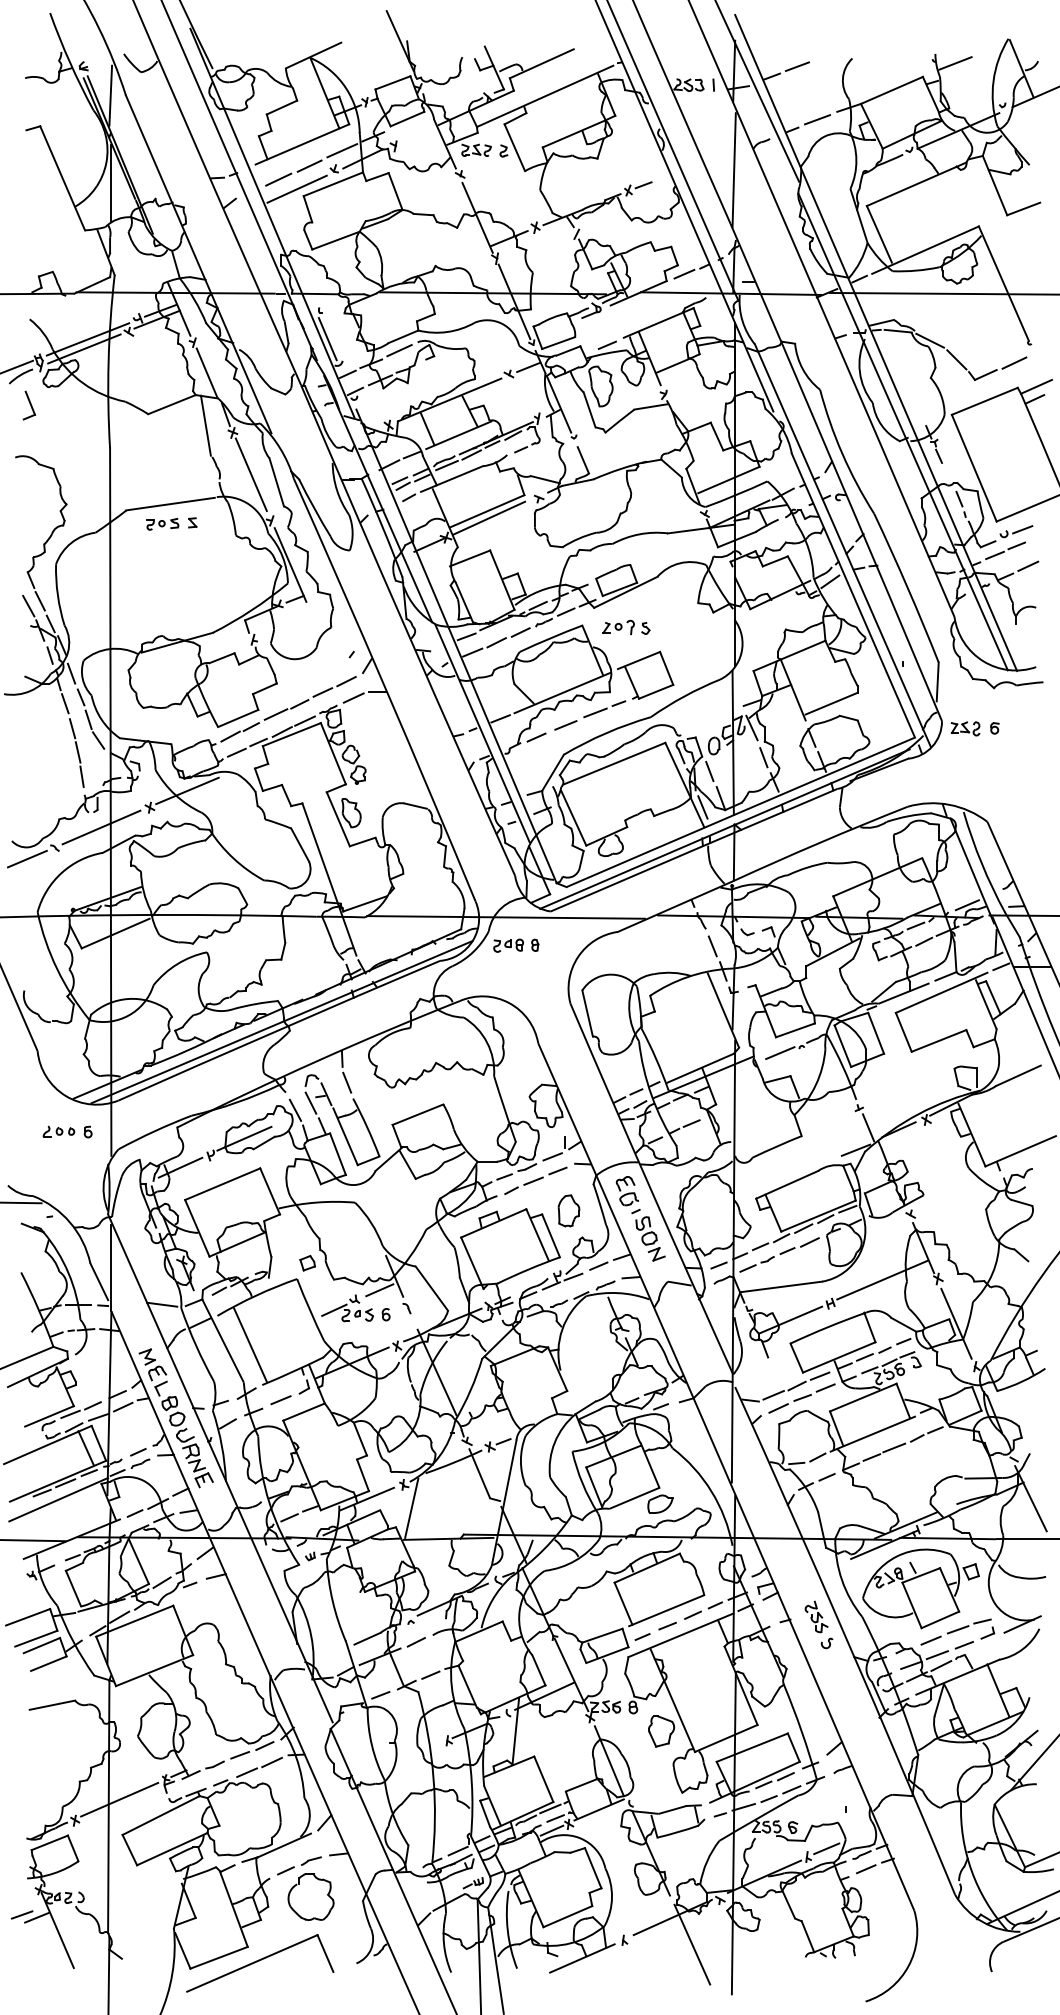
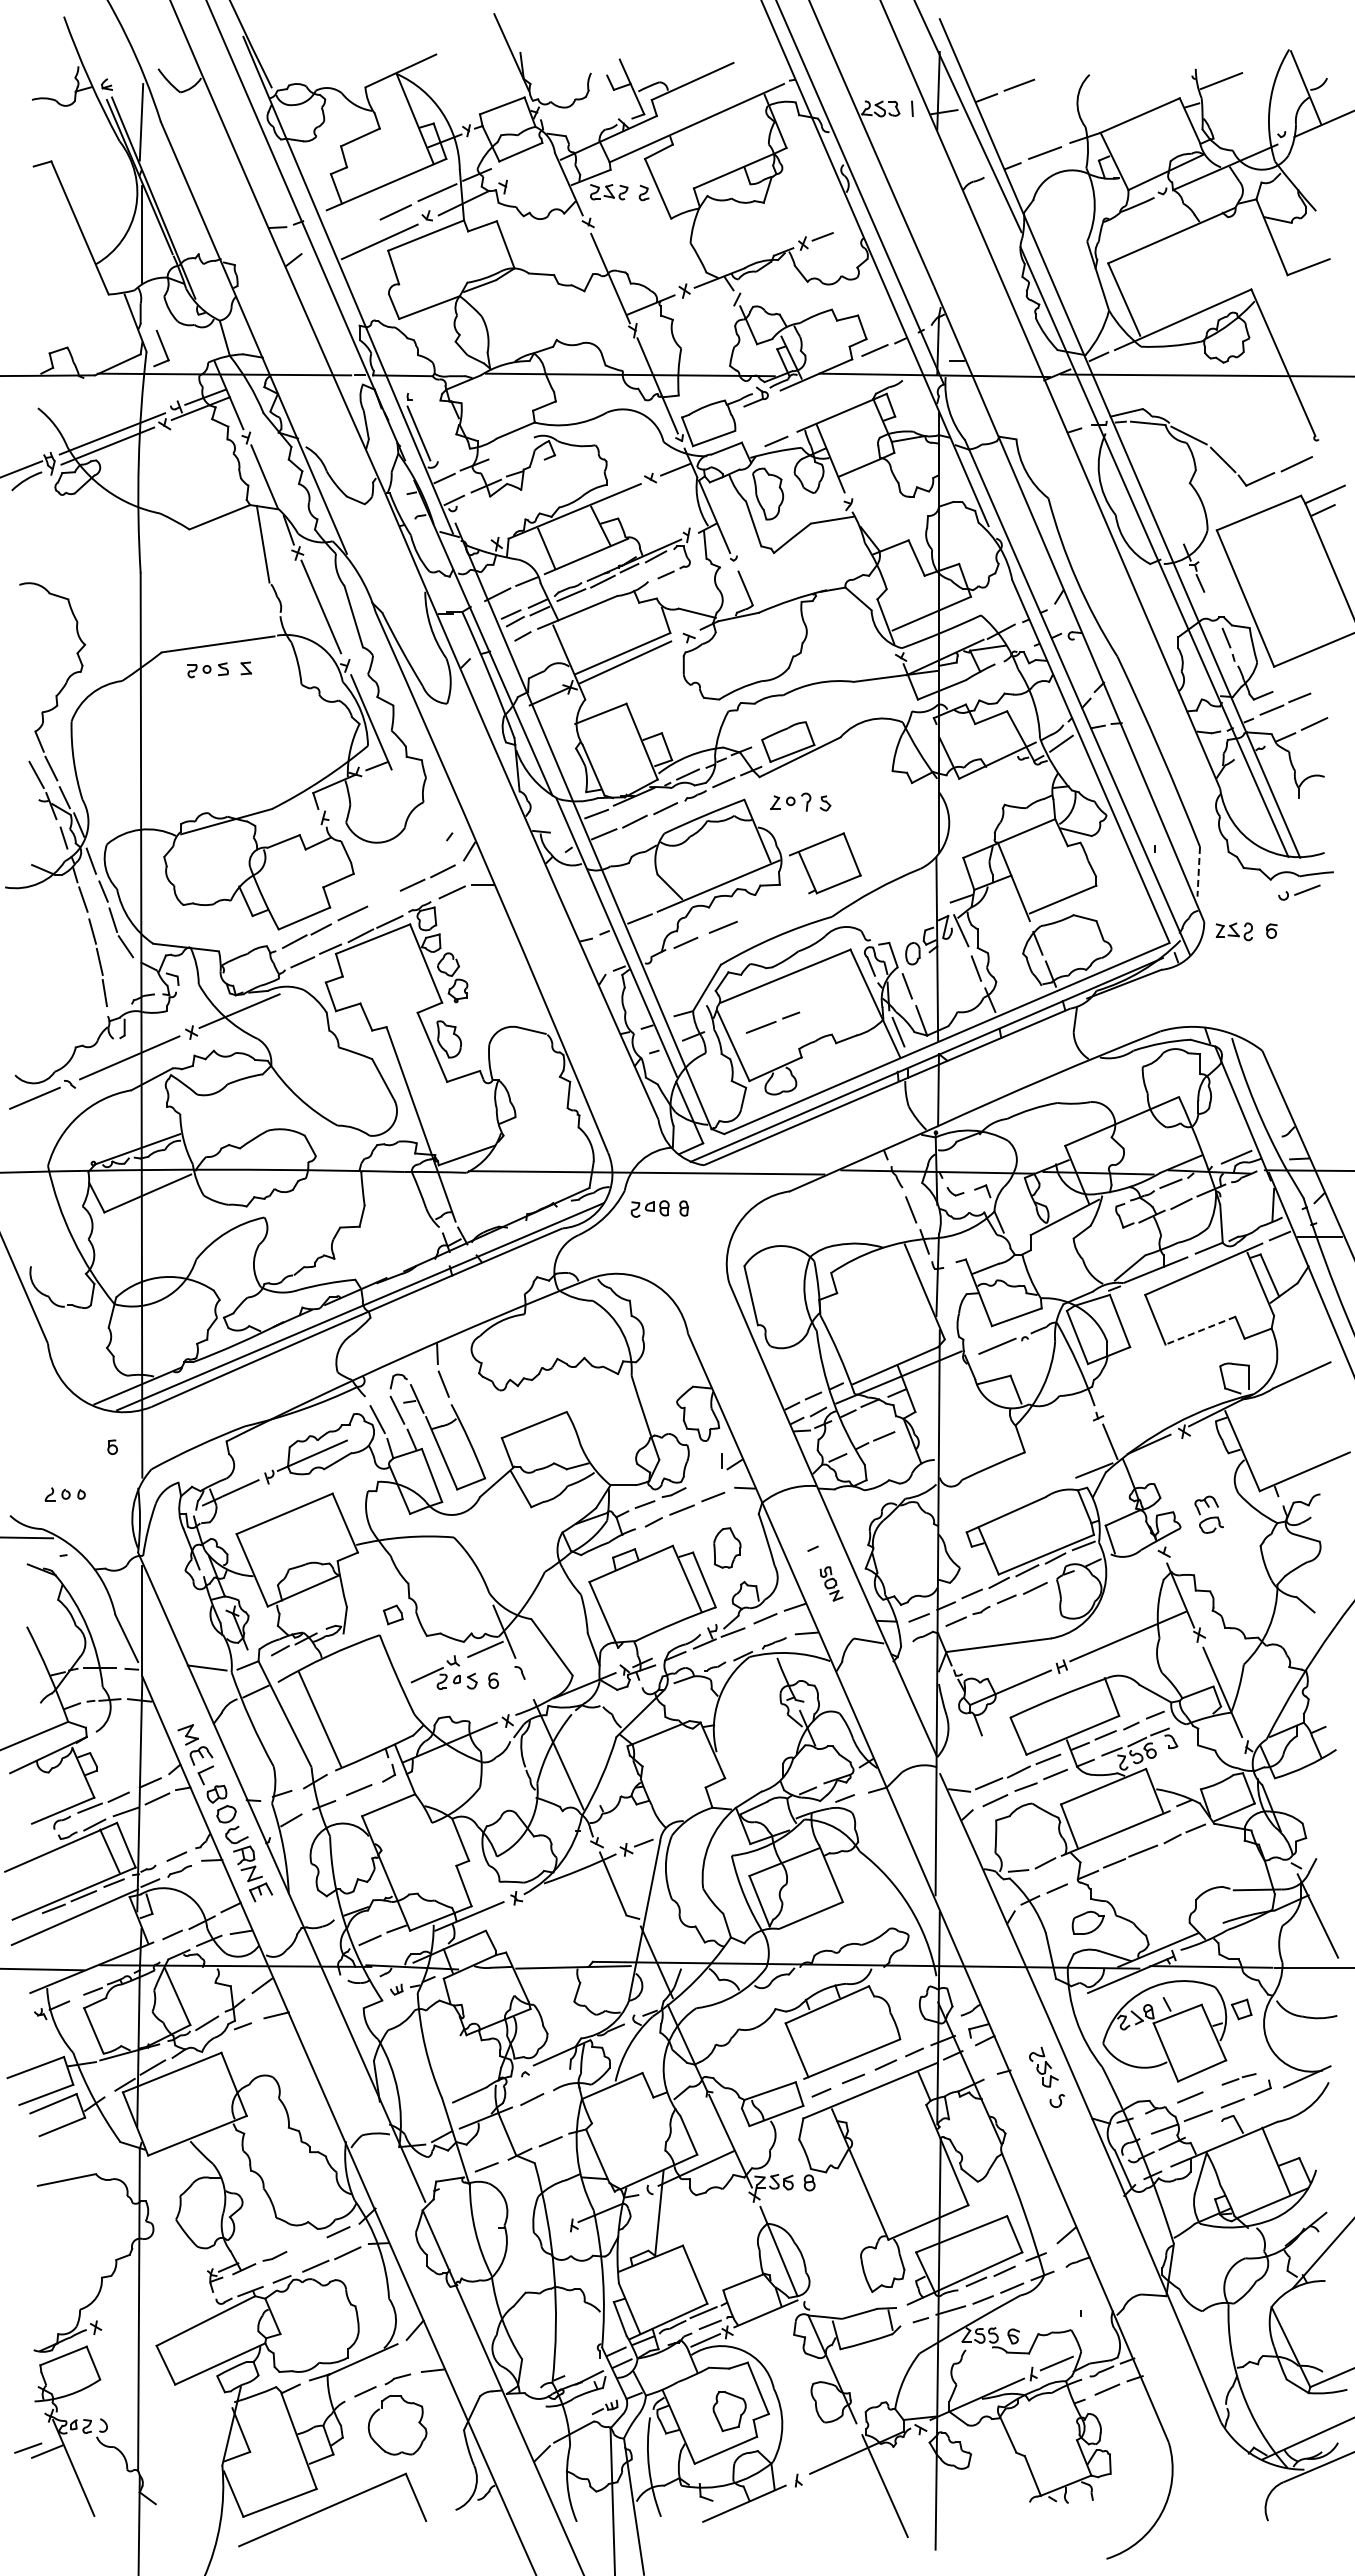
line: (734, 170) -> (938, 217), removed
line: (278, 179) -> (356, 229), removed
line: (399, 350) -> (510, 448), removed
part: (29, 405) -> (161, 348), moved
part: (1016, 531) -> (1299, 892), moved
line: (937, 681) -> (1198, 871), solid -> dashed
line: (300, 703) -> (383, 899), removed
line: (605, 709) -> (773, 1022), moved
line: (939, 1040) -> (1200, 1330), solid -> dashed
part: (58, 1131) -> (64, 1494), moved
line: (552, 1156) -> (706, 1478), removed
part: (626, 1190) -> (1208, 1514), moved
part: (650, 1238) -> (831, 1583), size x0.6
part: (659, 1503) -> (1087, 1922), moved
line: (411, 1508) -> (525, 1928), removed
part: (968, 1626) -> (1238, 2079), size x0.6
line: (941, 1665) -> (1203, 2129), removed
part: (661, 1731) -> (729, 2411), moved
line: (239, 1754) -> (306, 2243), removed
line: (119, 1799) -> (152, 2300), removed
line: (458, 1851) -> (585, 2366), removed

